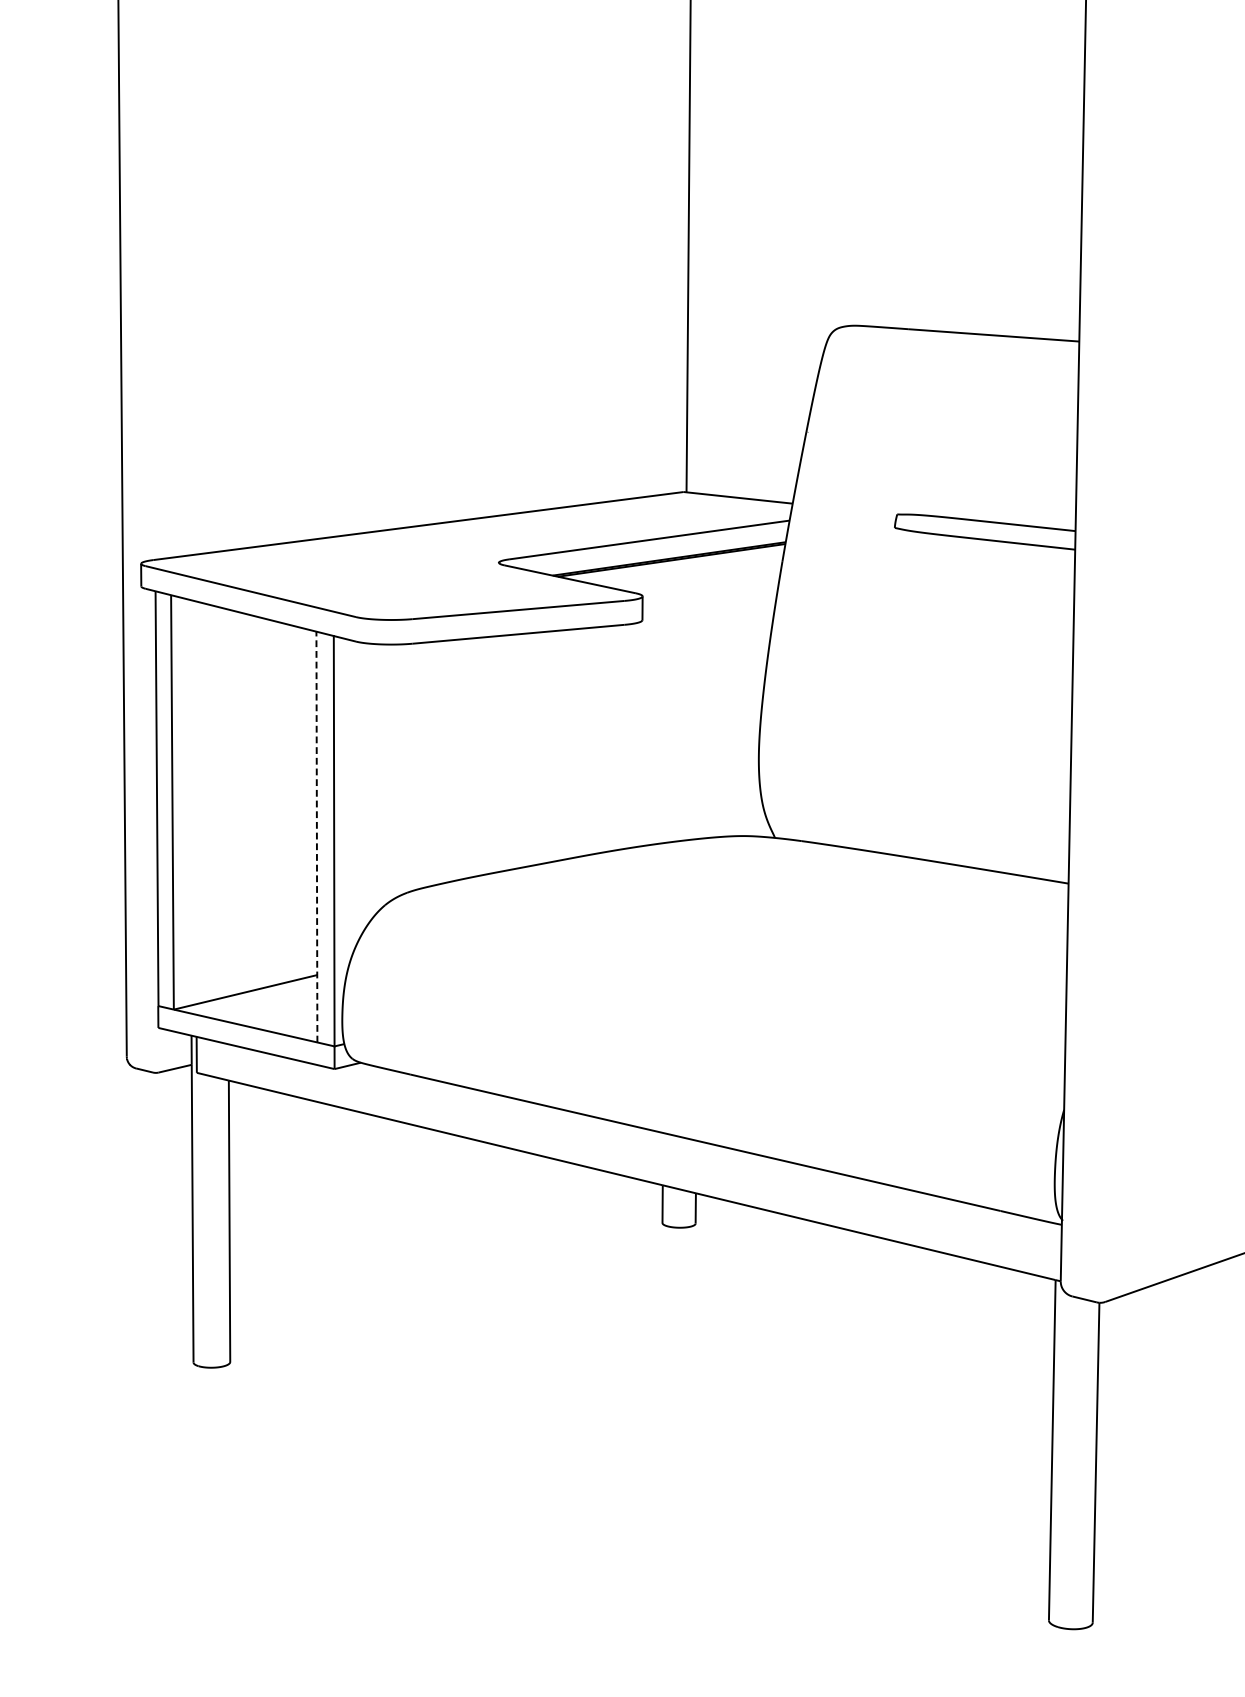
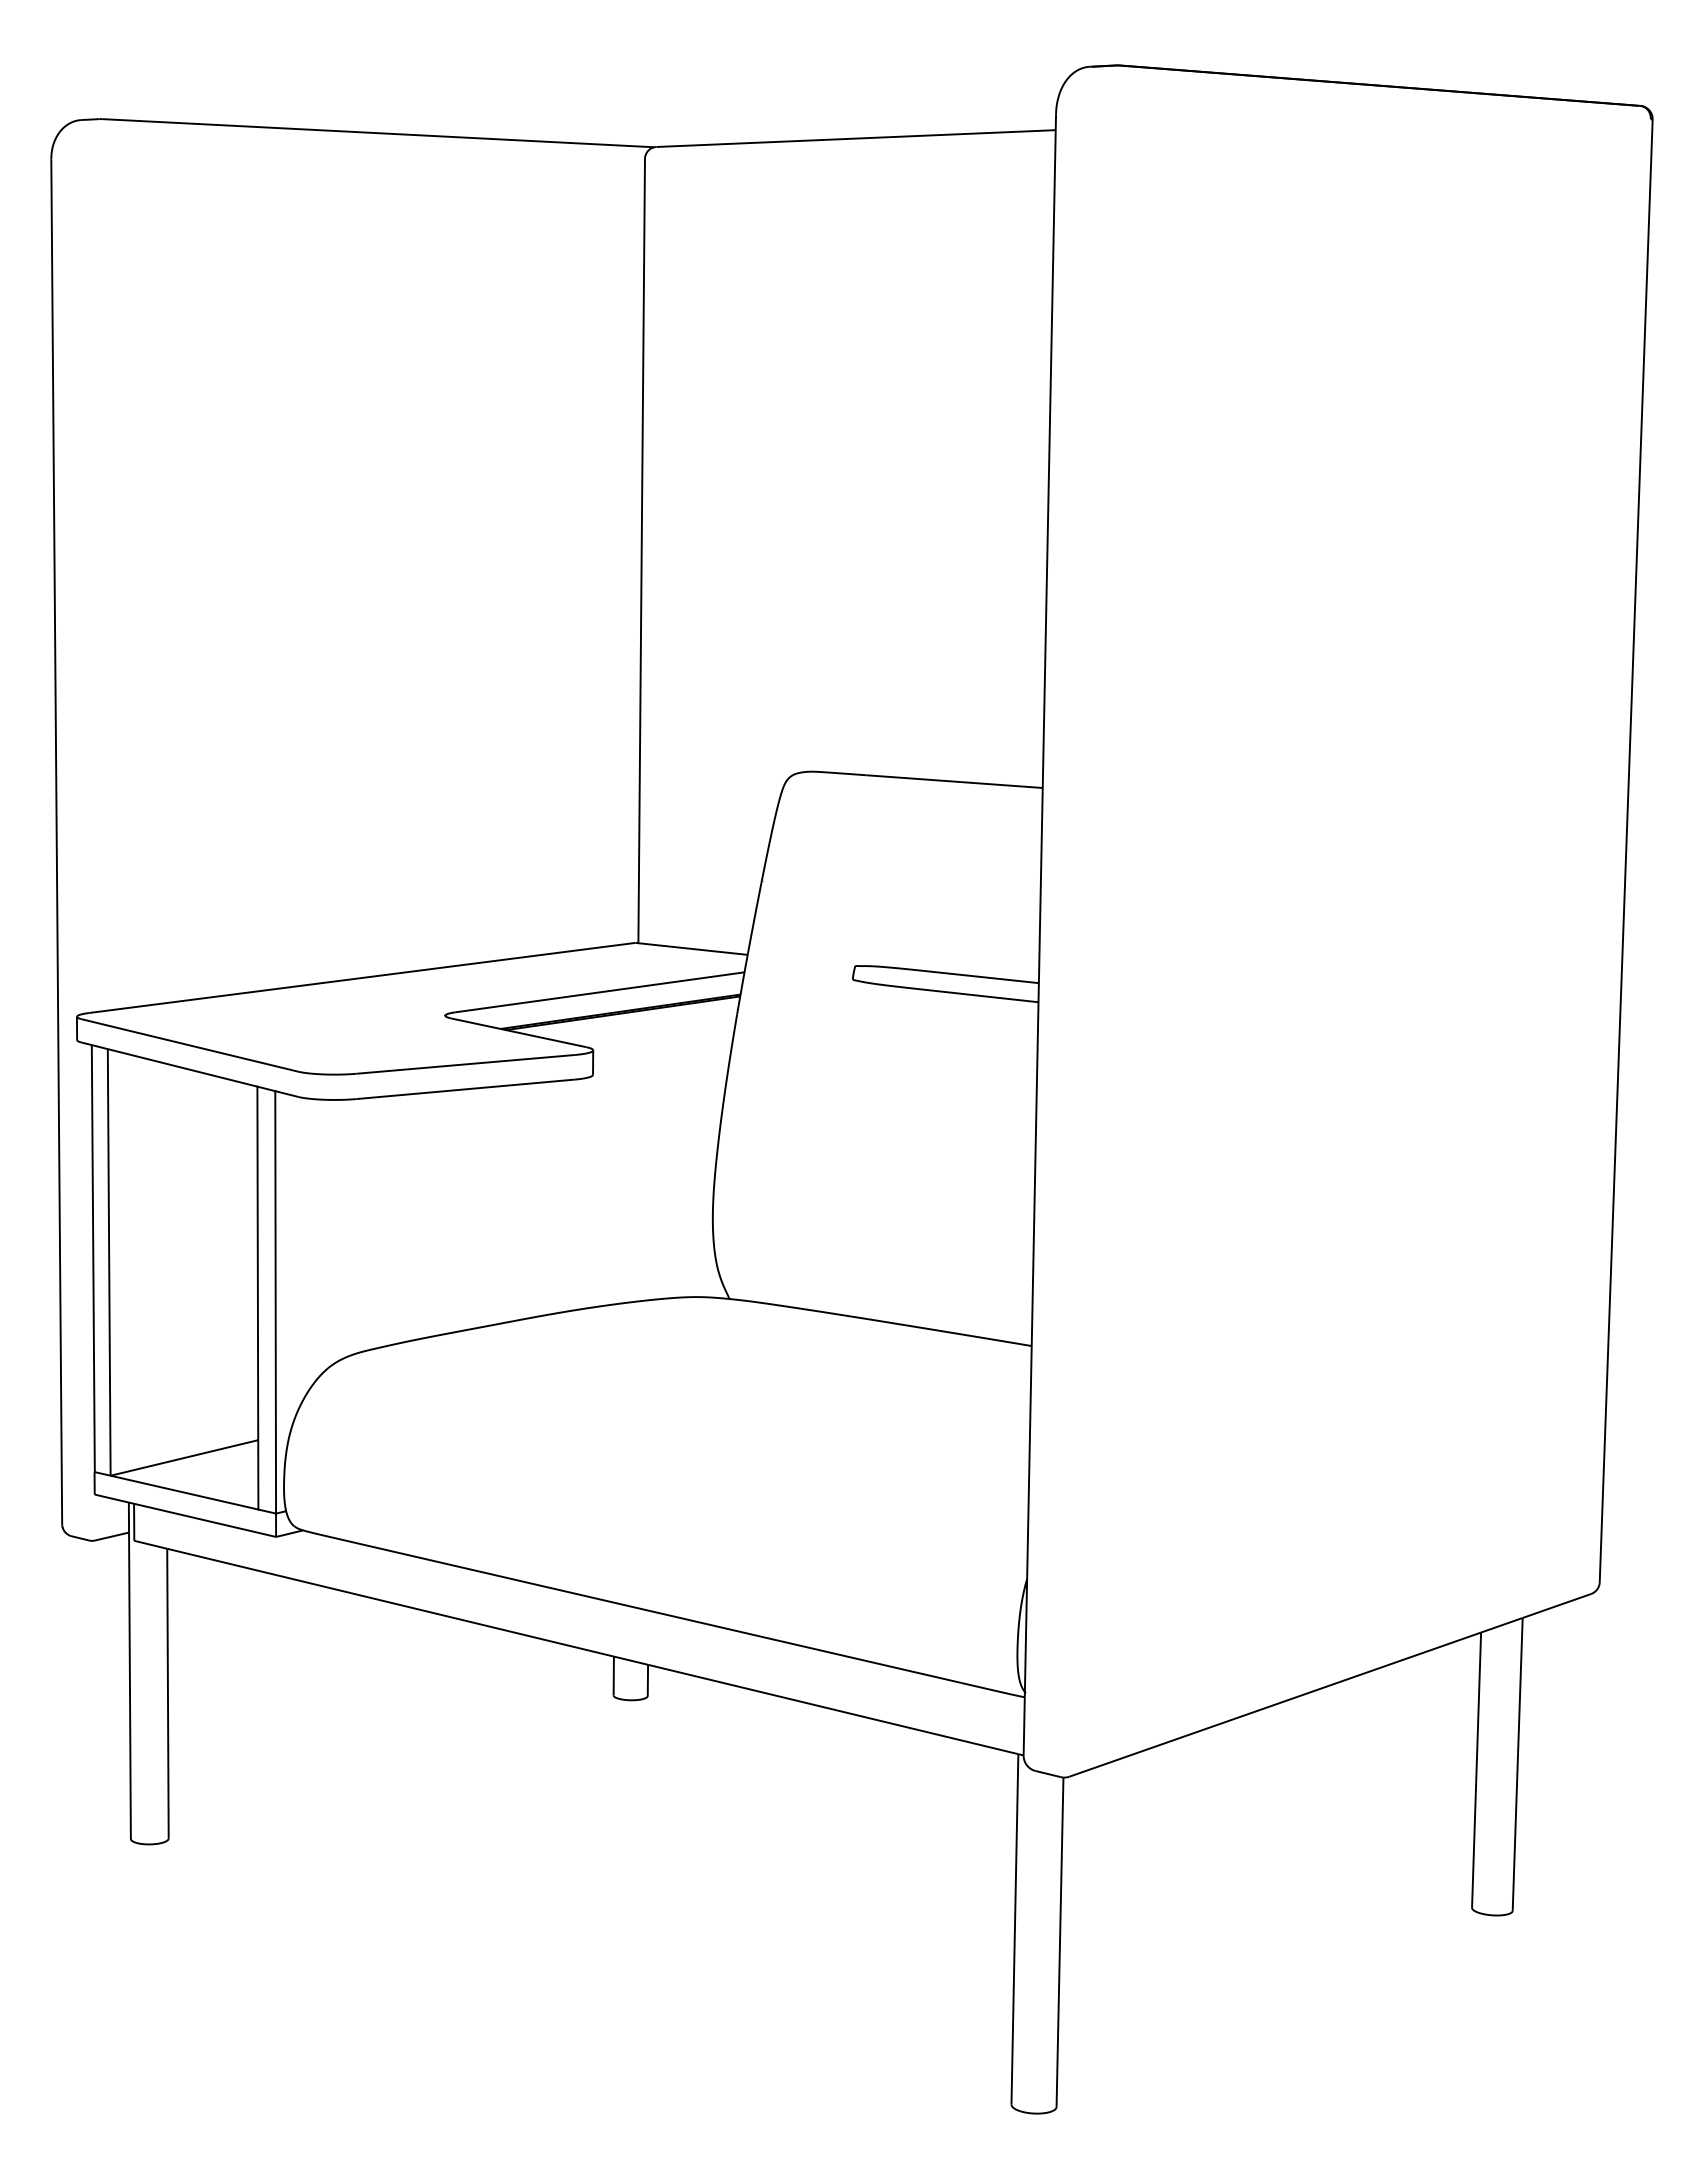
line: (316, 836) -> (257, 1297), dashed -> solid

